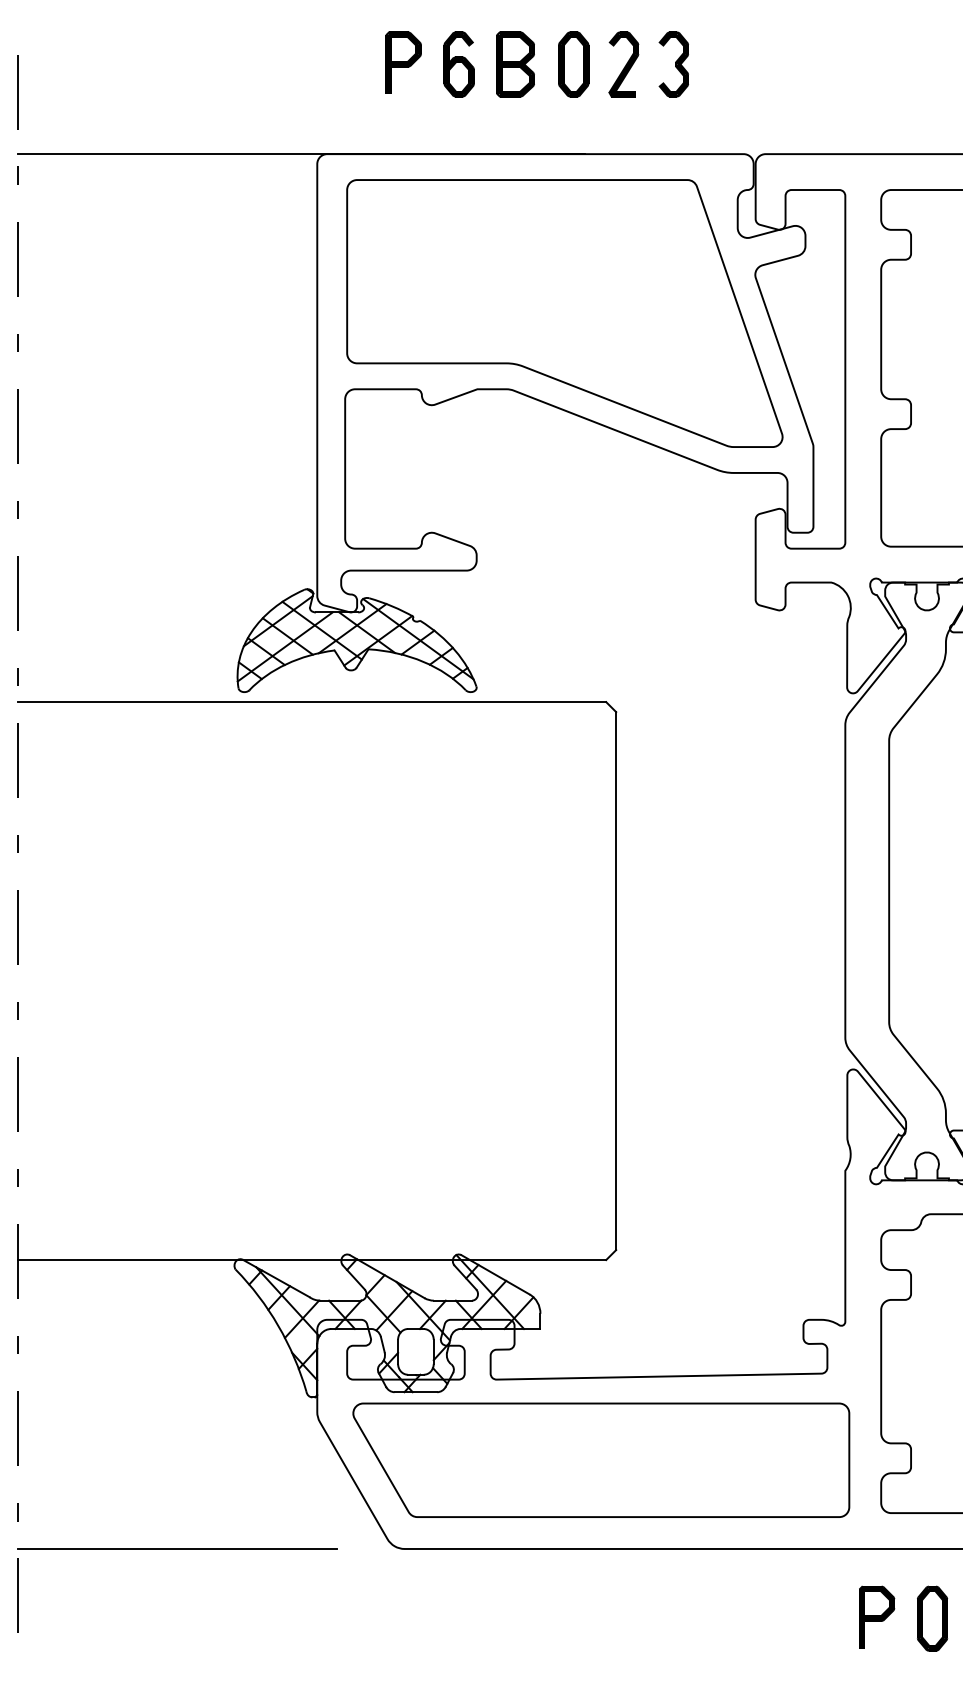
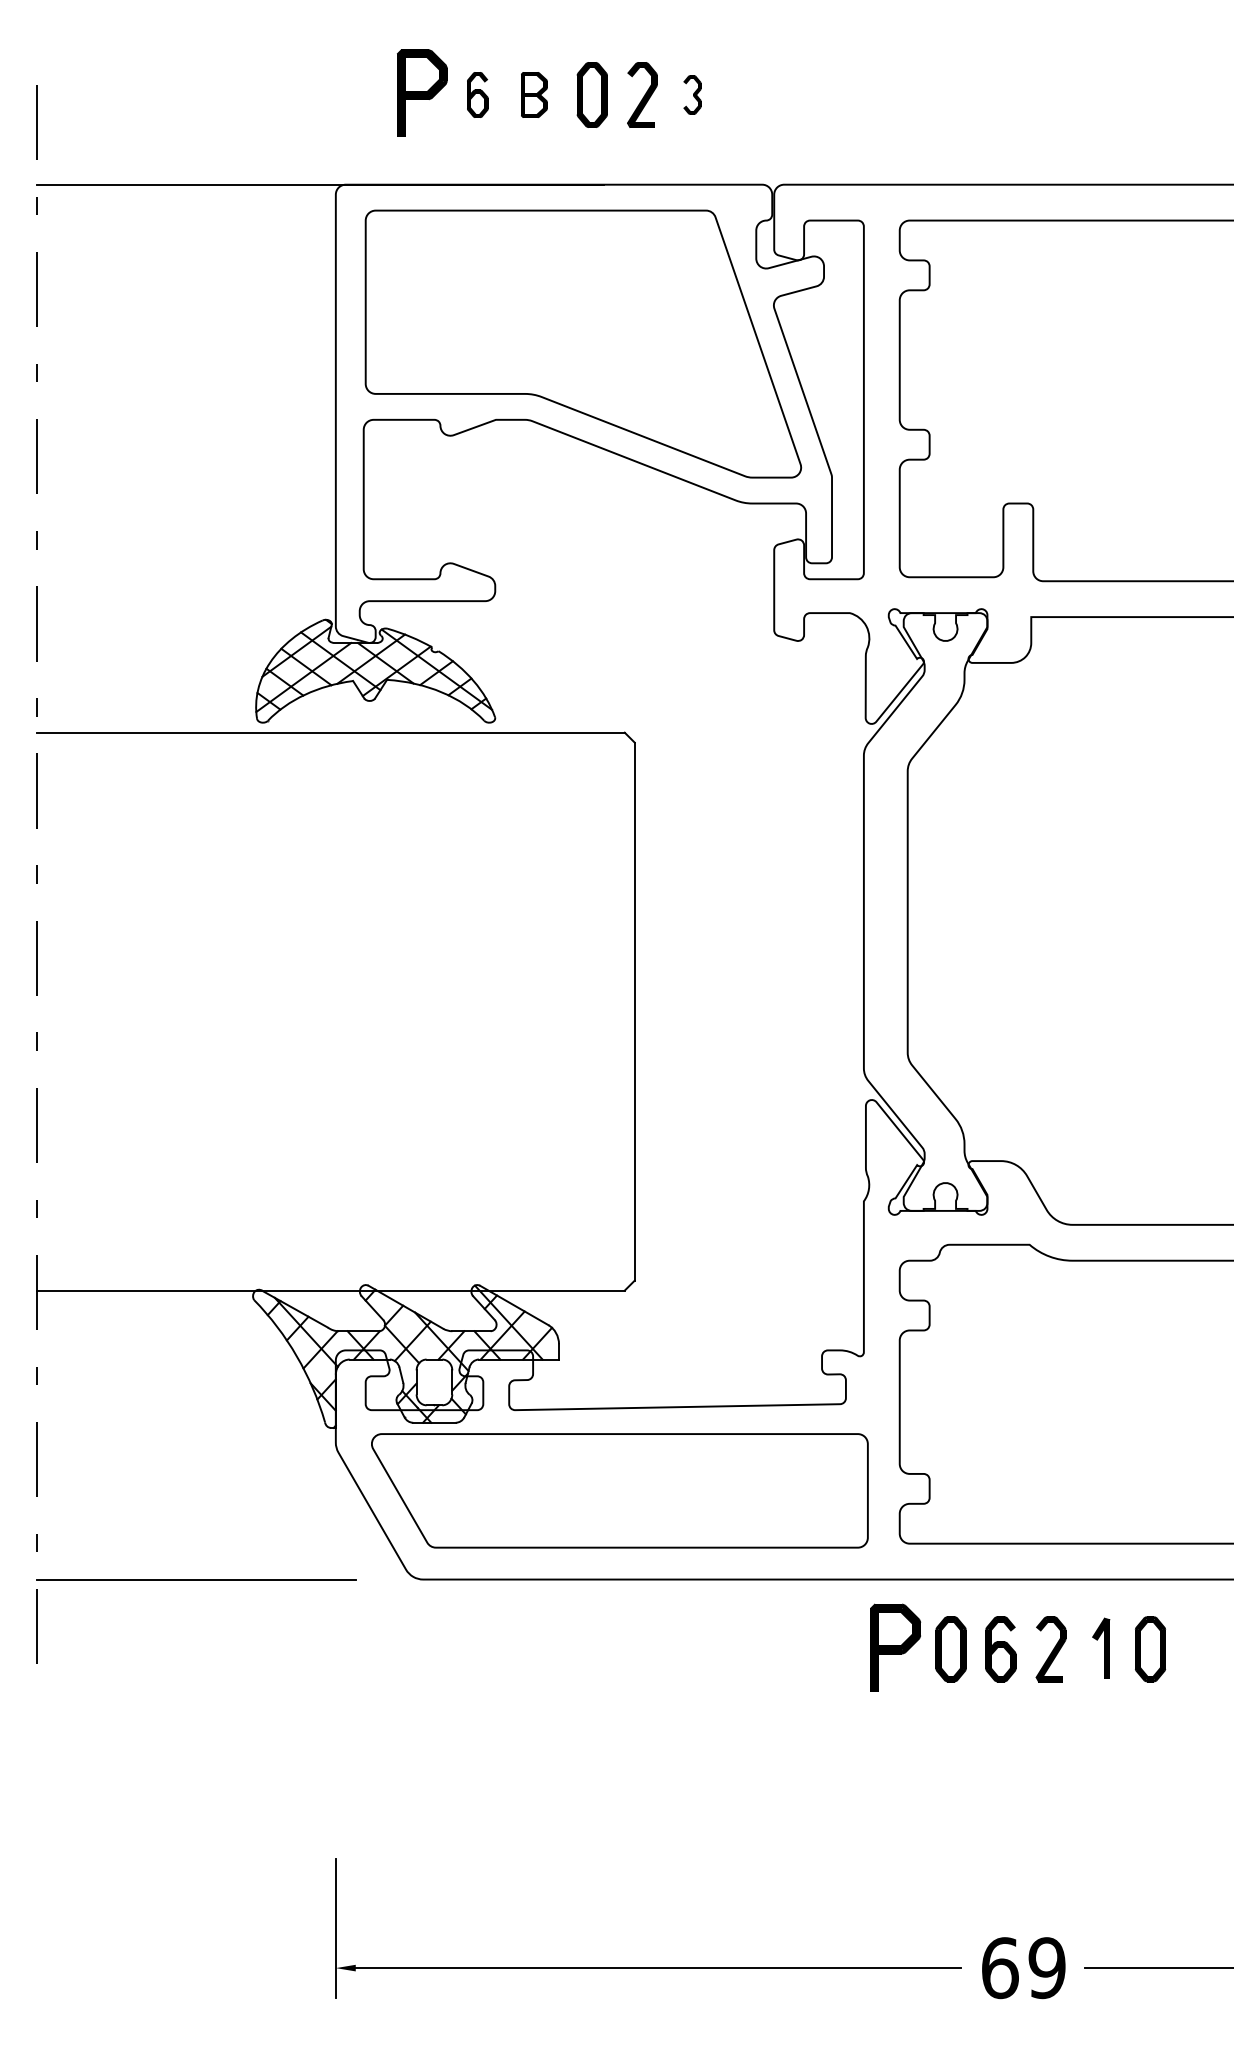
part: (403, 62) -> (422, 93), size x1.4
part: (458, 63) -> (477, 94), size x0.7
part: (515, 63) -> (534, 94), size x0.7
part: (673, 63) -> (692, 94), size x0.6
part: (876, 1616) -> (895, 1647), size x1.4

